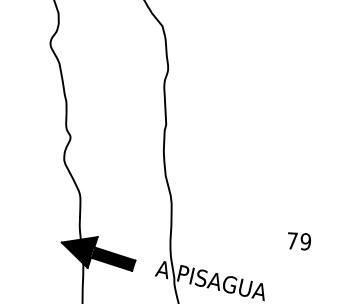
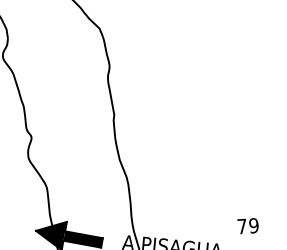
text: (299, 241) -> (248, 226), moved

